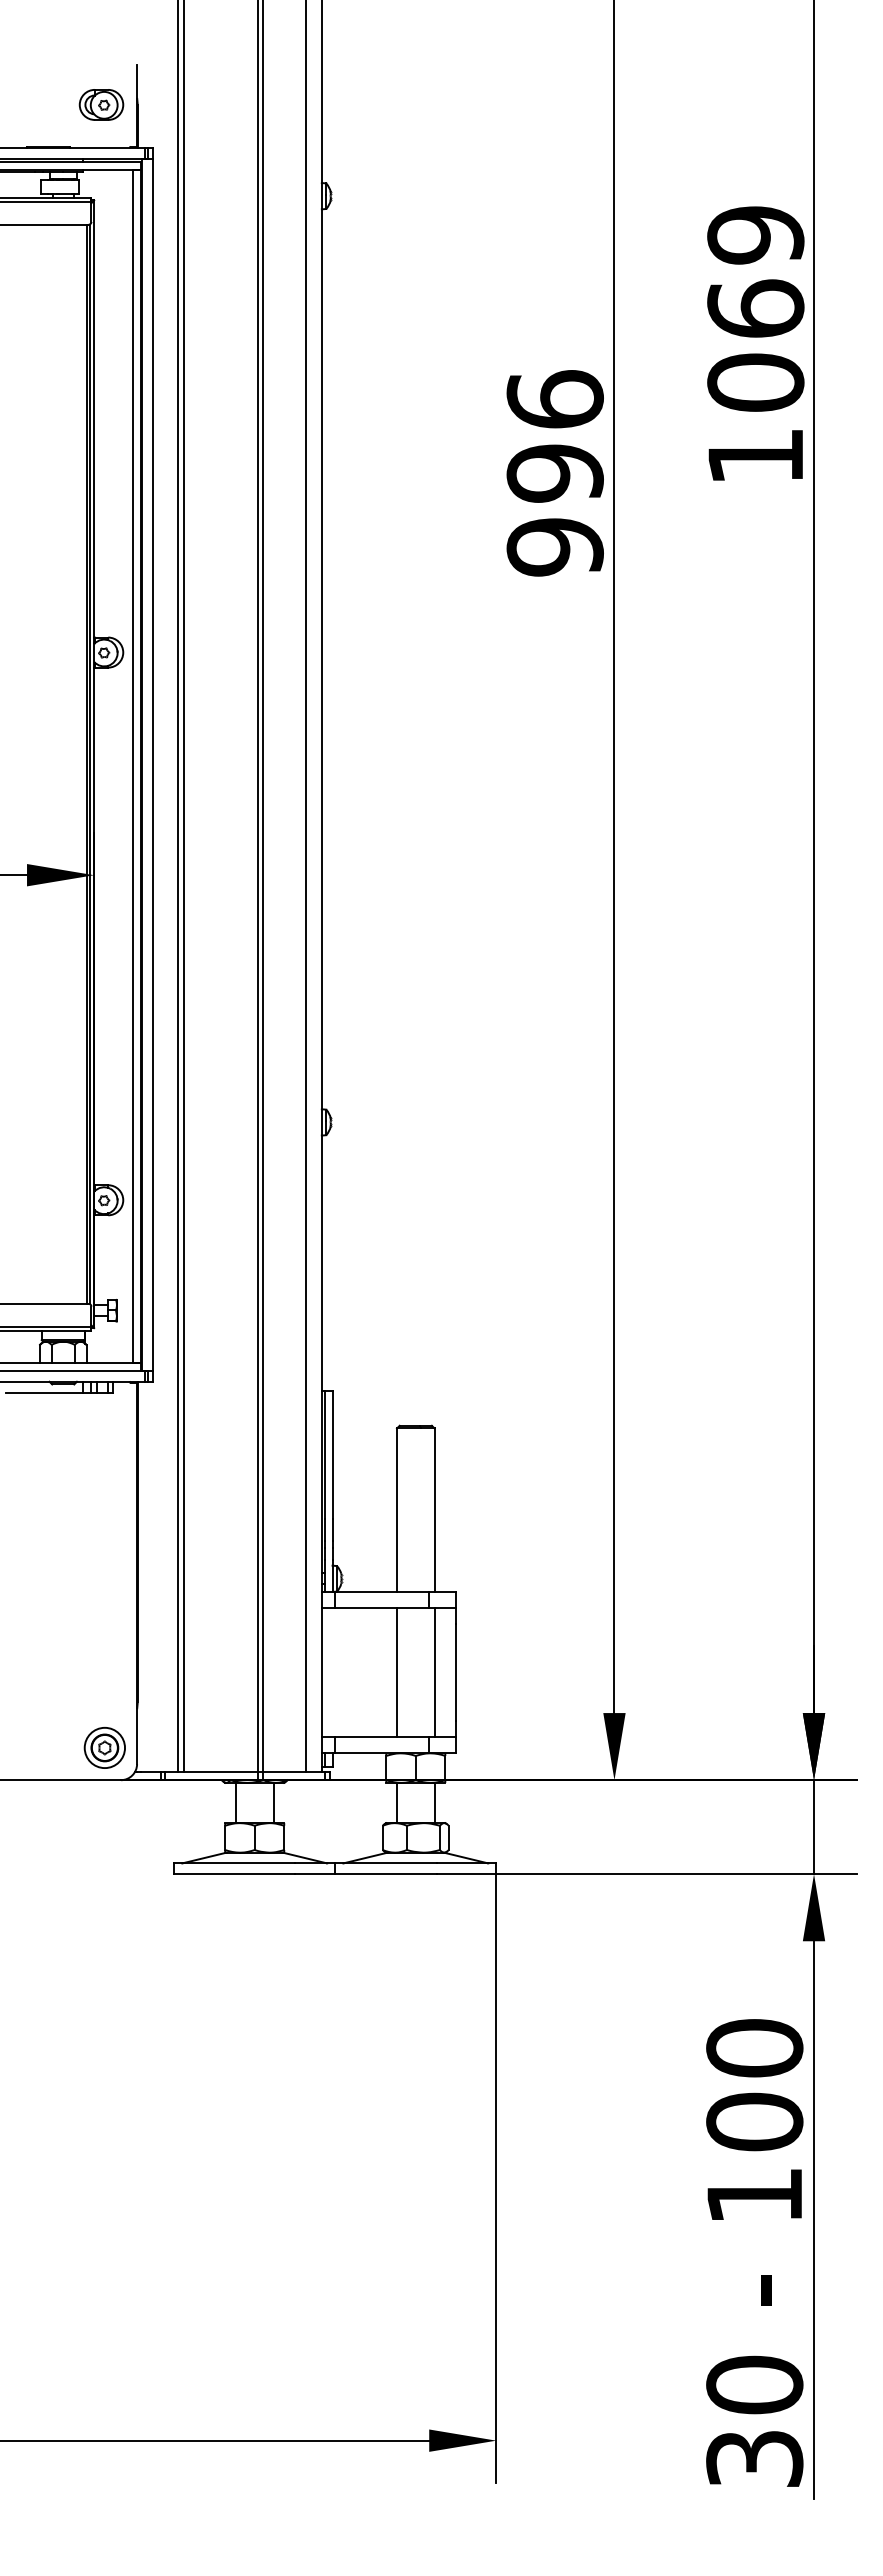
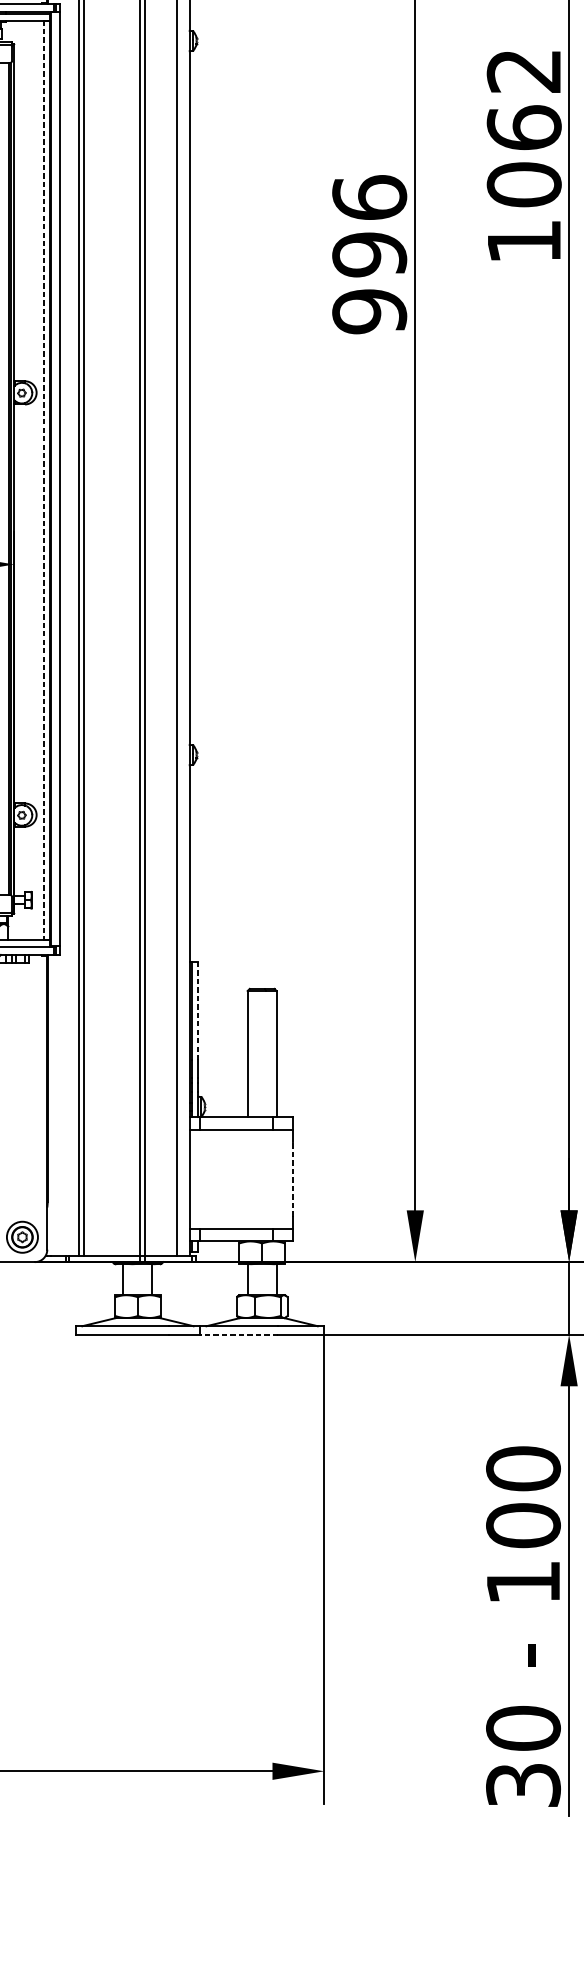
text: (755, 235) -> (524, 71), 1069 -> 1062
line: (133, 766) -> (44, 480), solid -> dashed
line: (332, 1454) -> (197, 1011), solid -> dashed
line: (397, 1672) -> (248, 1179), removed
line: (434, 1672) -> (276, 1179), removed
line: (456, 1672) -> (293, 1179), solid -> dashed
line: (385, 1874) -> (238, 1334), solid -> dashed

